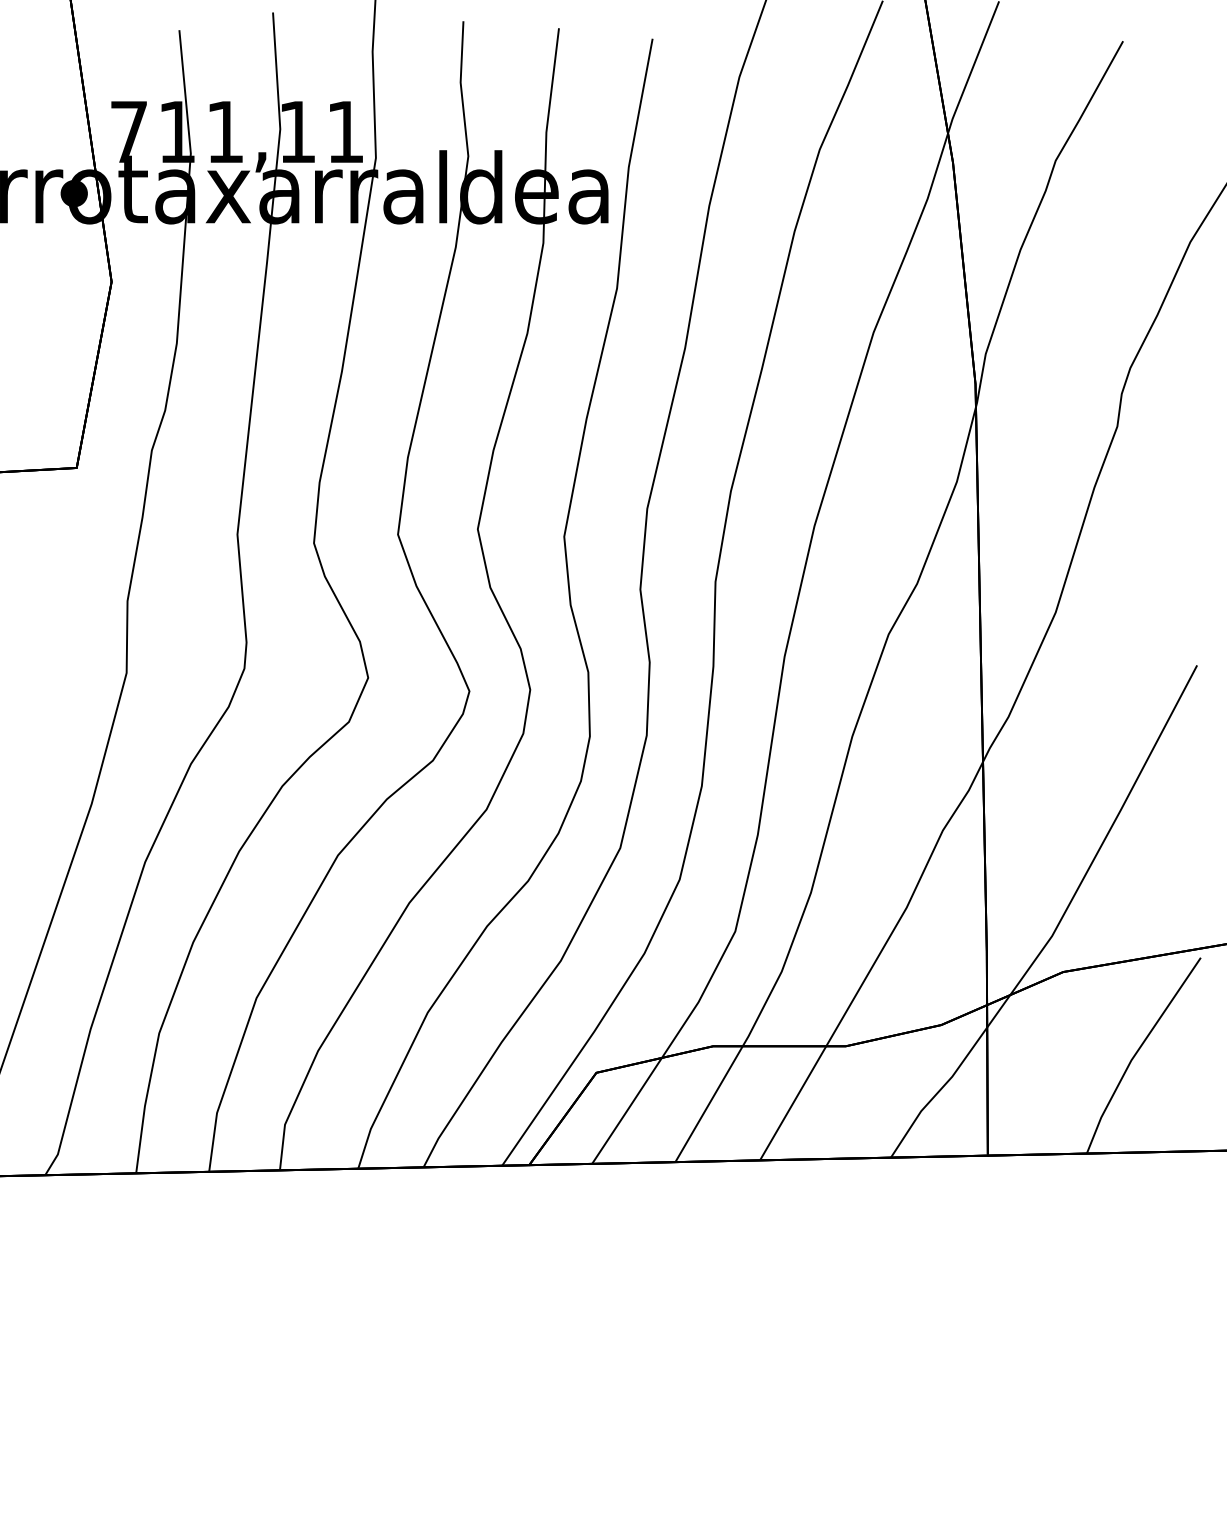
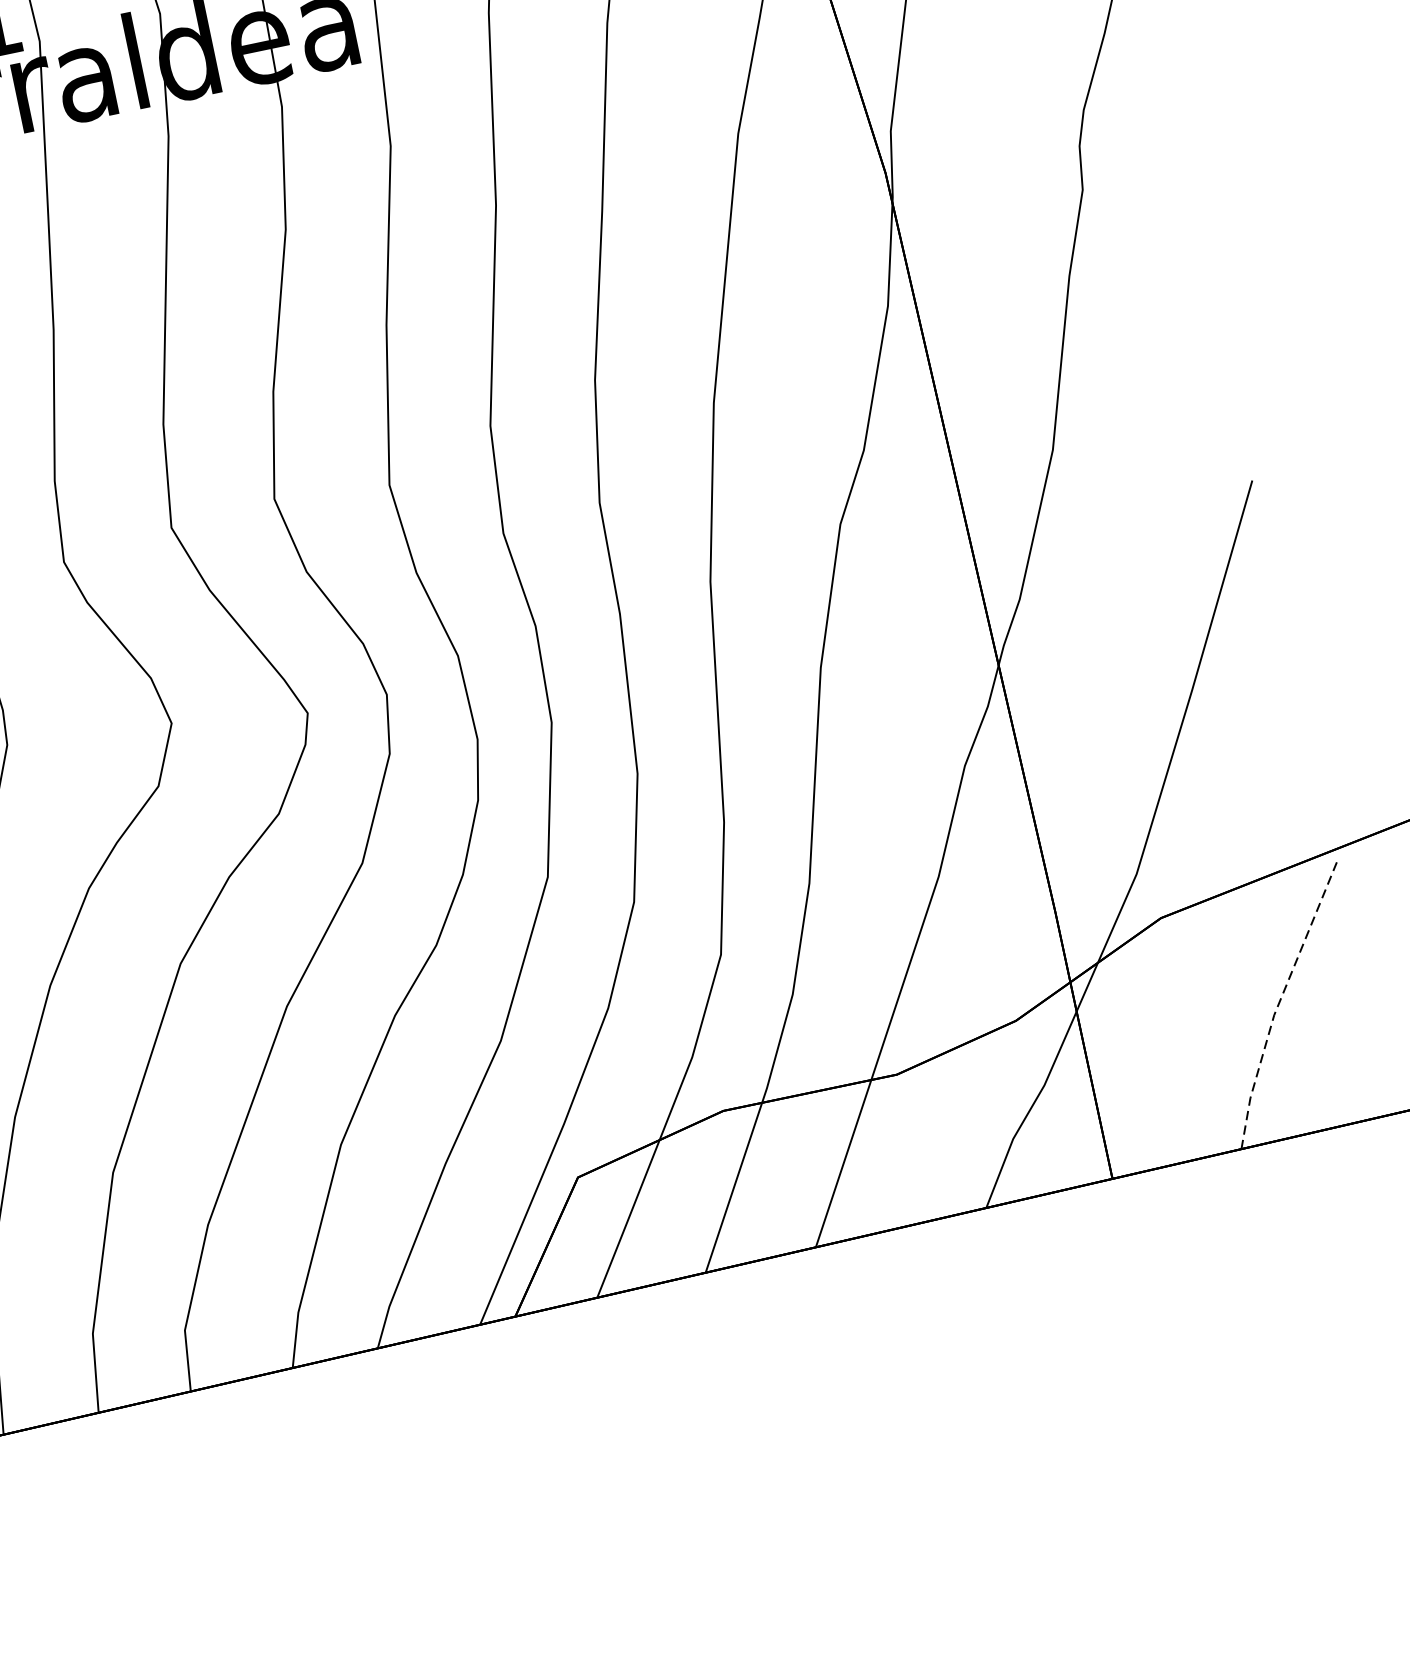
line: (1136, 1052) -> (1278, 1003), solid -> dashed

